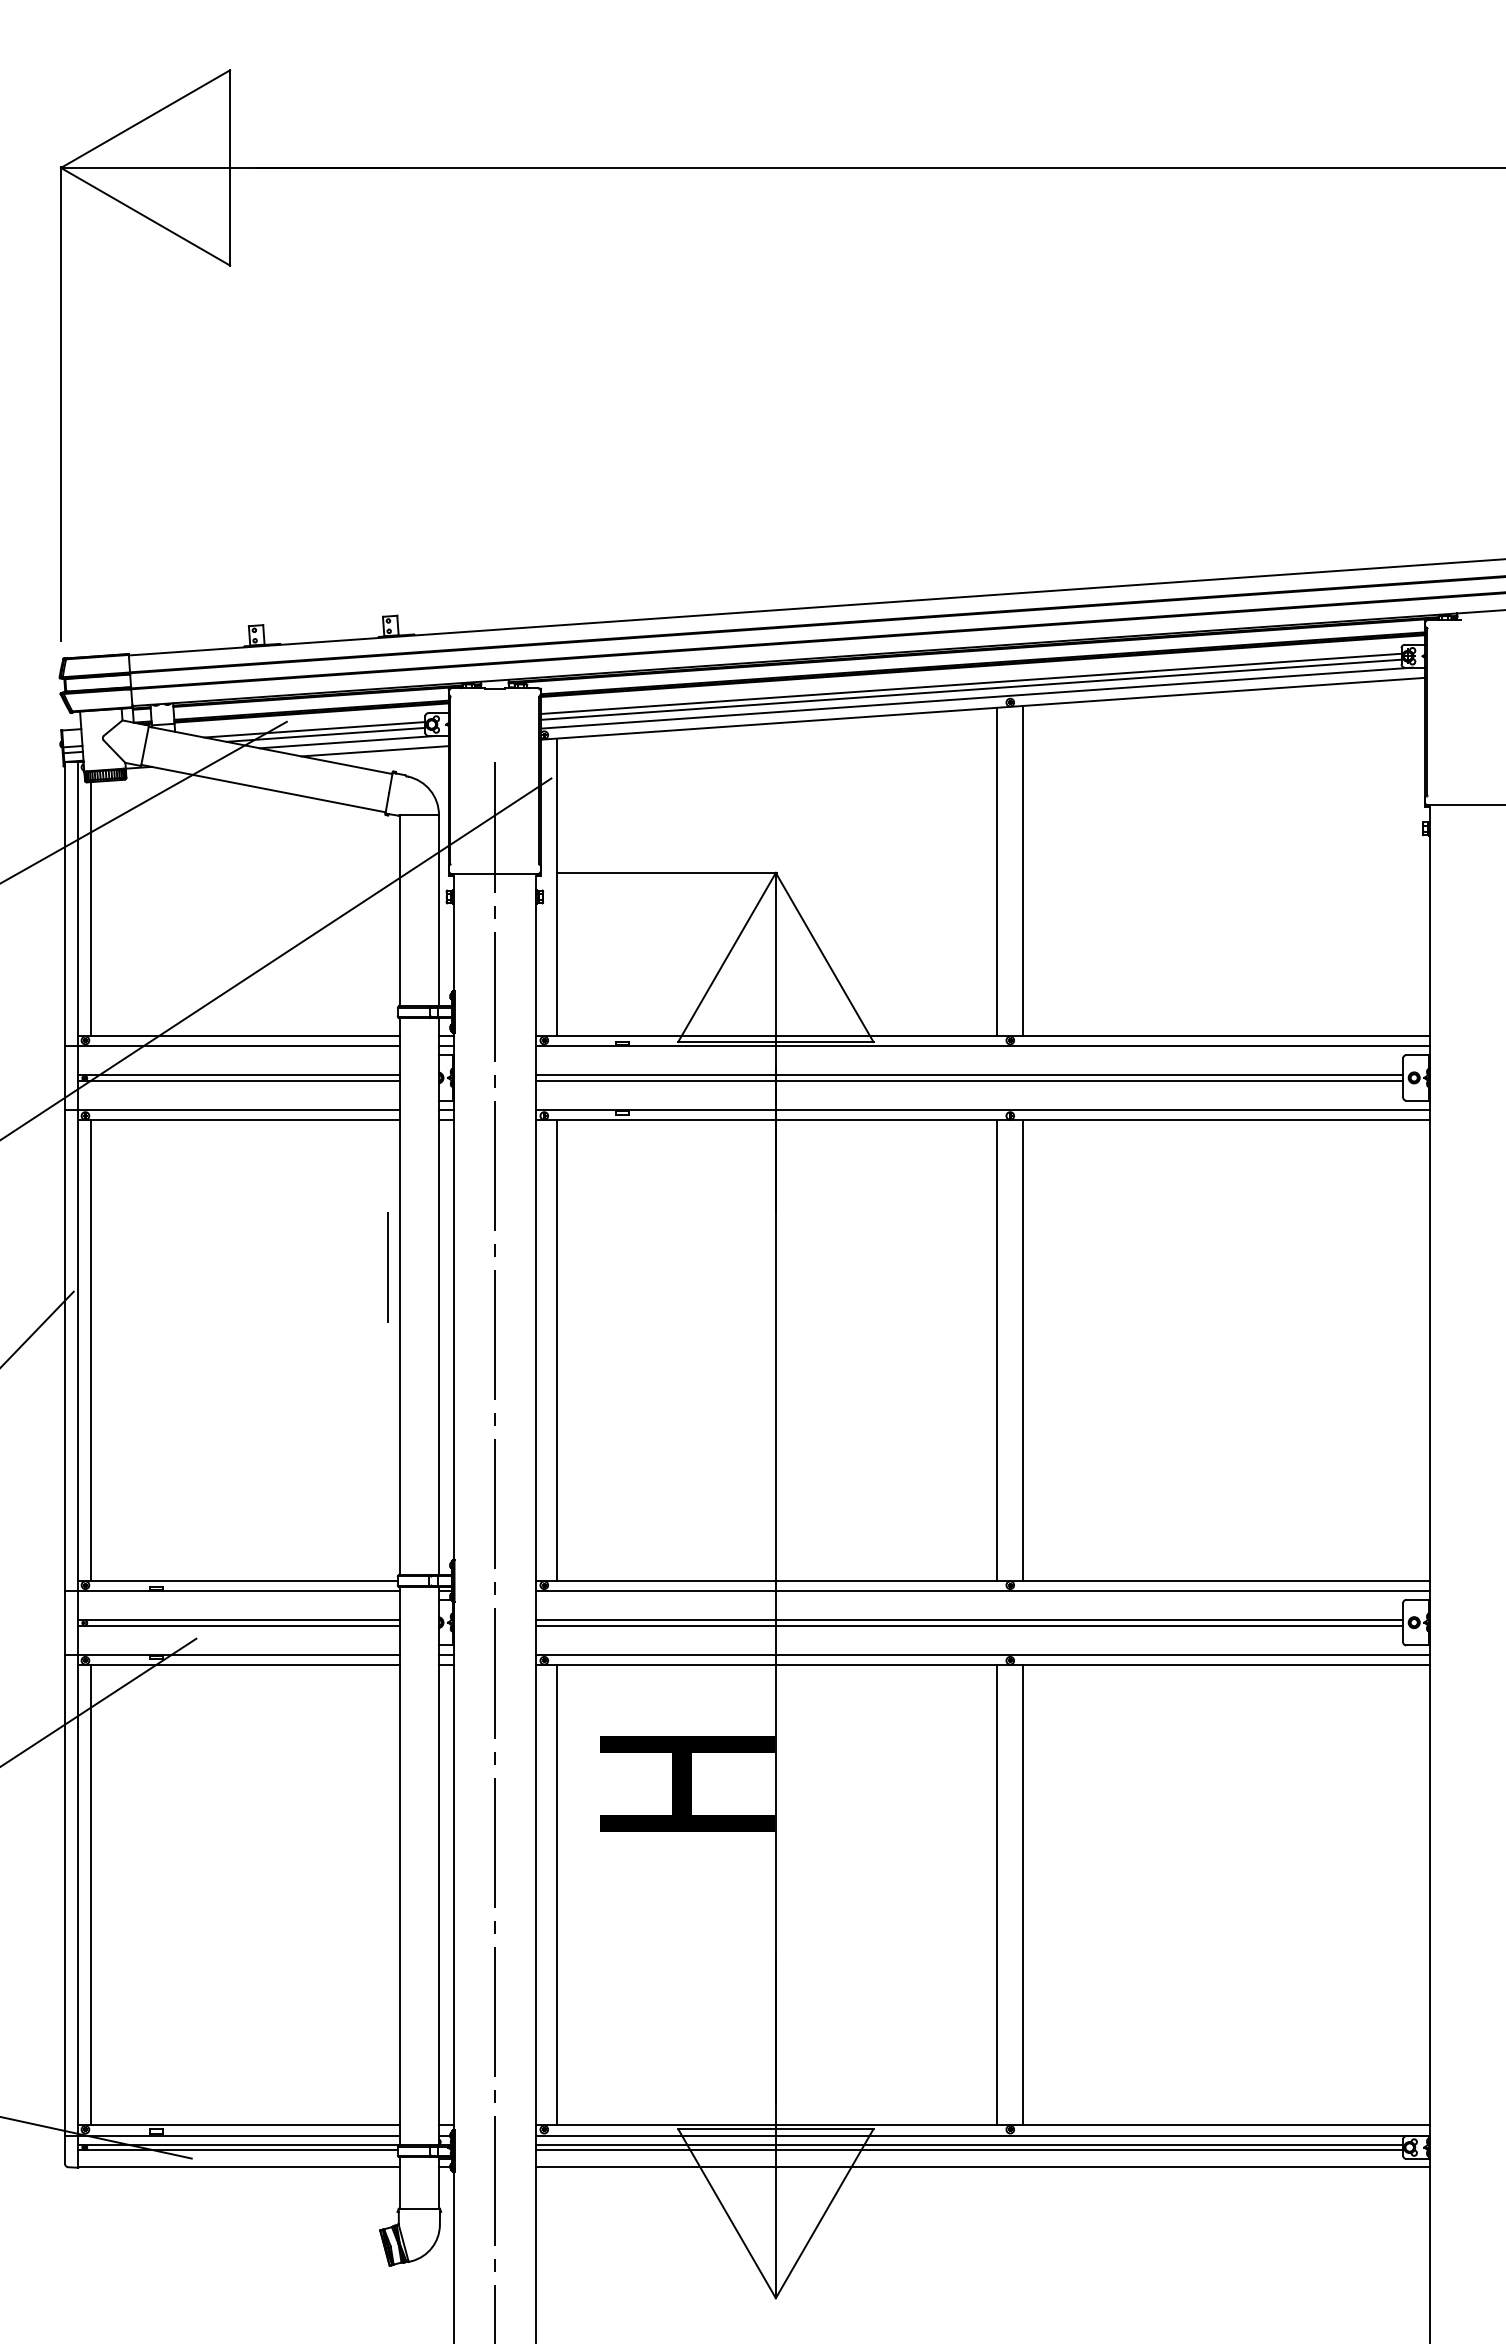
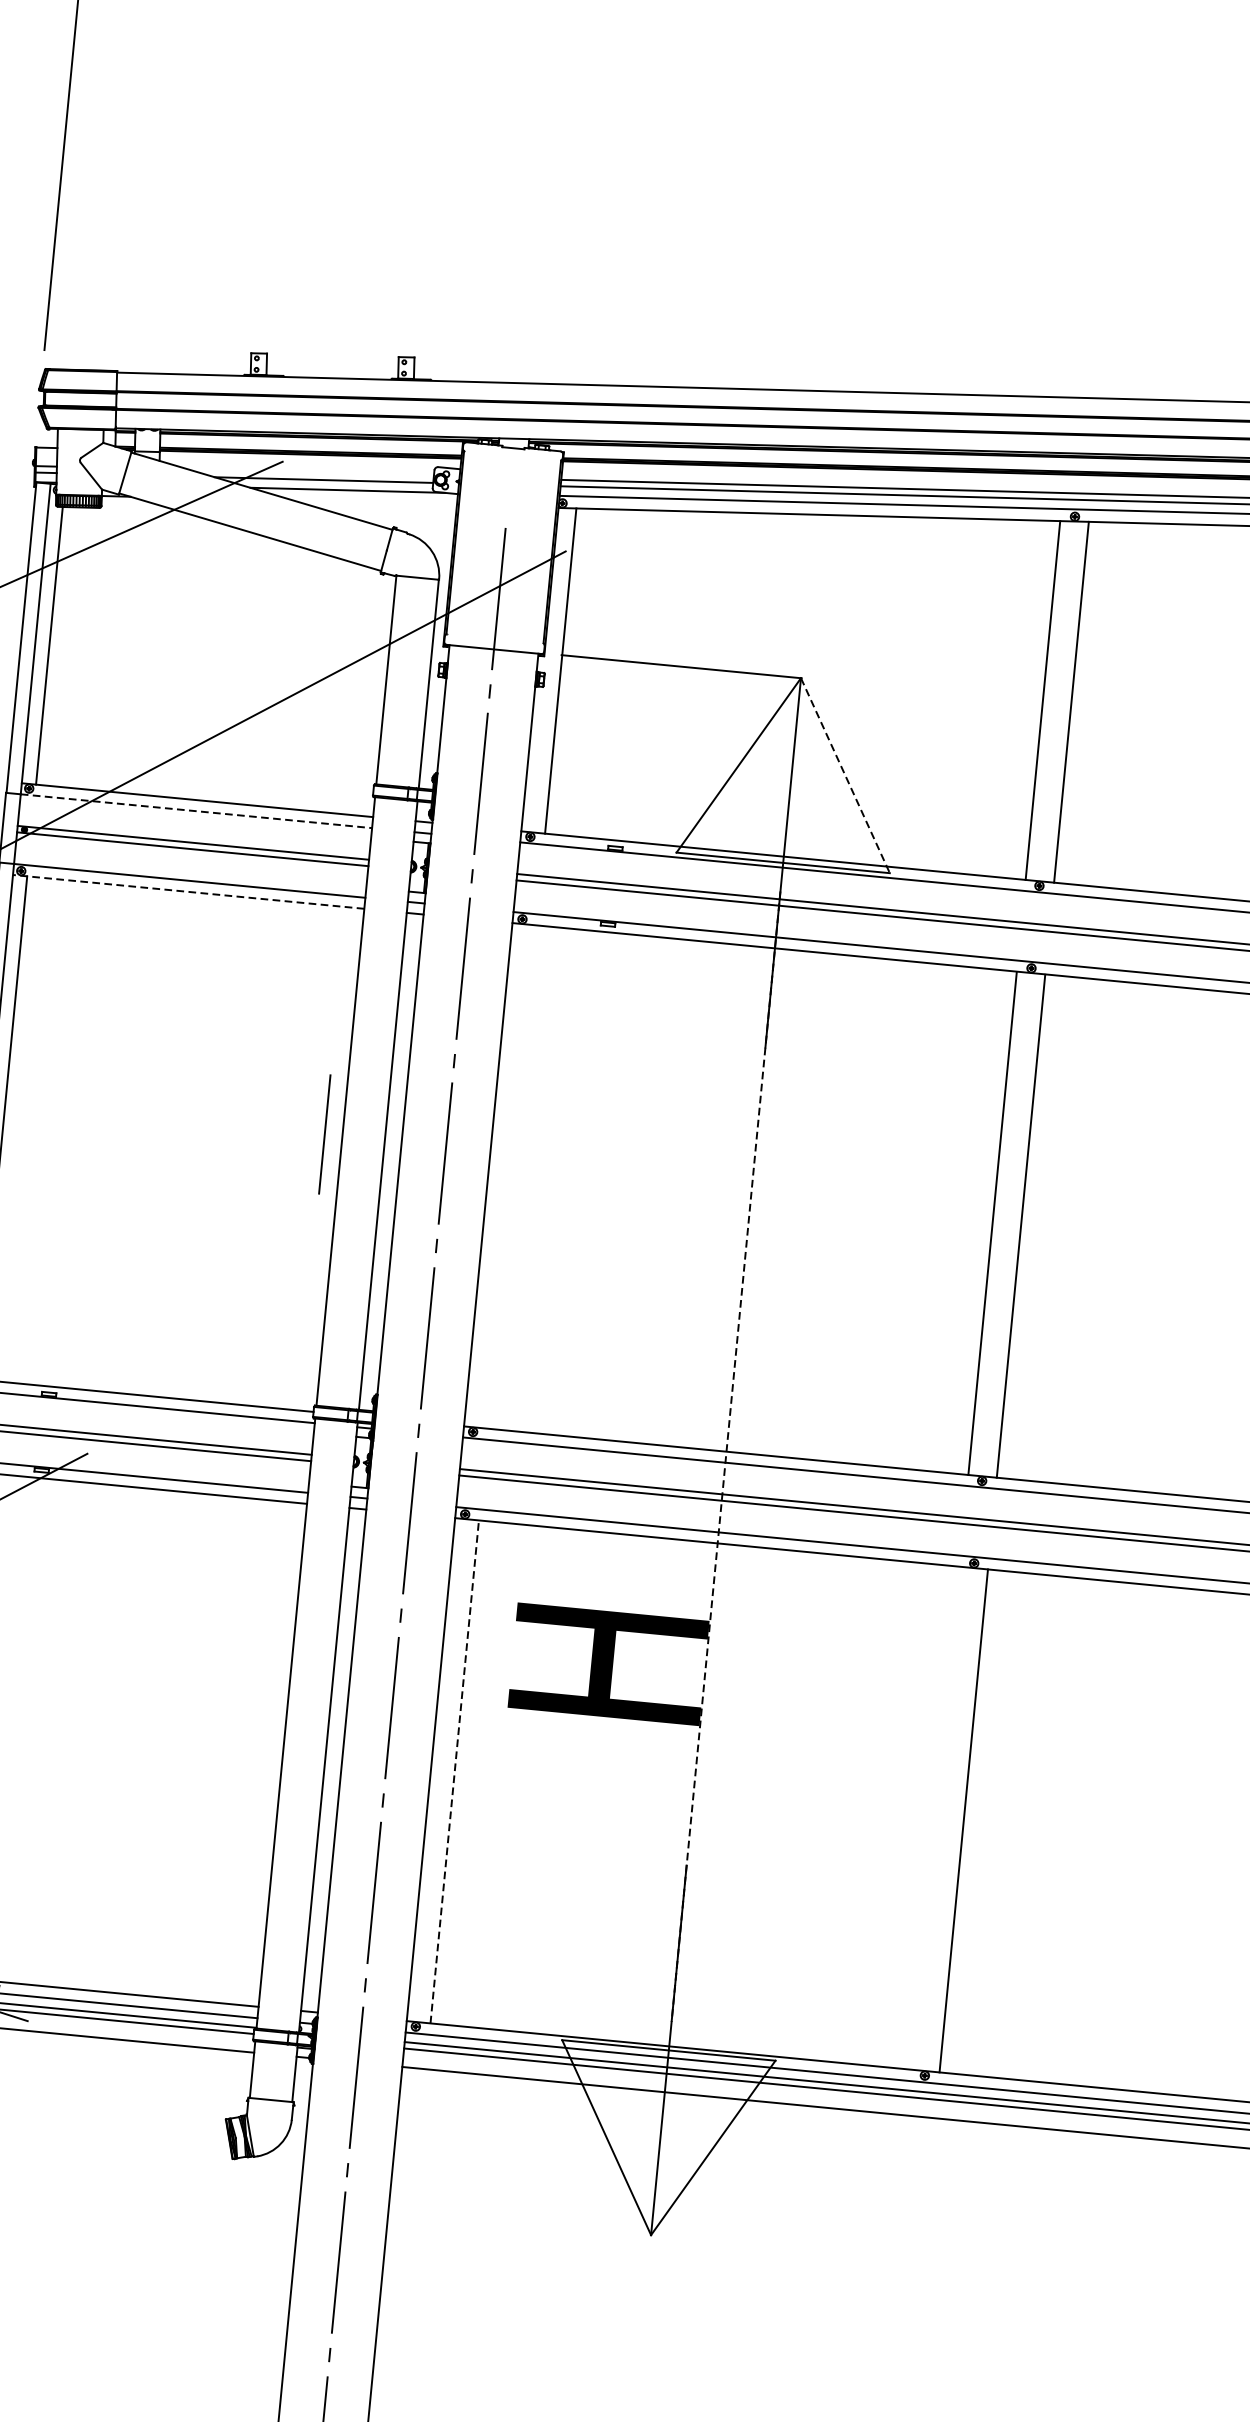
line: (314, 729) -> (312, 473), removed
line: (374, 751) -> (375, 503), removed
line: (824, 957) -> (845, 775), solid -> dashed
line: (239, 1046) -> (196, 811), solid -> dashed
line: (239, 1120) -> (189, 892), solid -> dashed
line: (387, 1267) -> (324, 1134), moved
line: (557, 1350) -> (512, 1176), removed
line: (775, 1586) -> (725, 1457), solid -> dashed
line: (557, 1894) -> (455, 1771), solid -> dashed
line: (997, 1894) -> (935, 1817), removed

